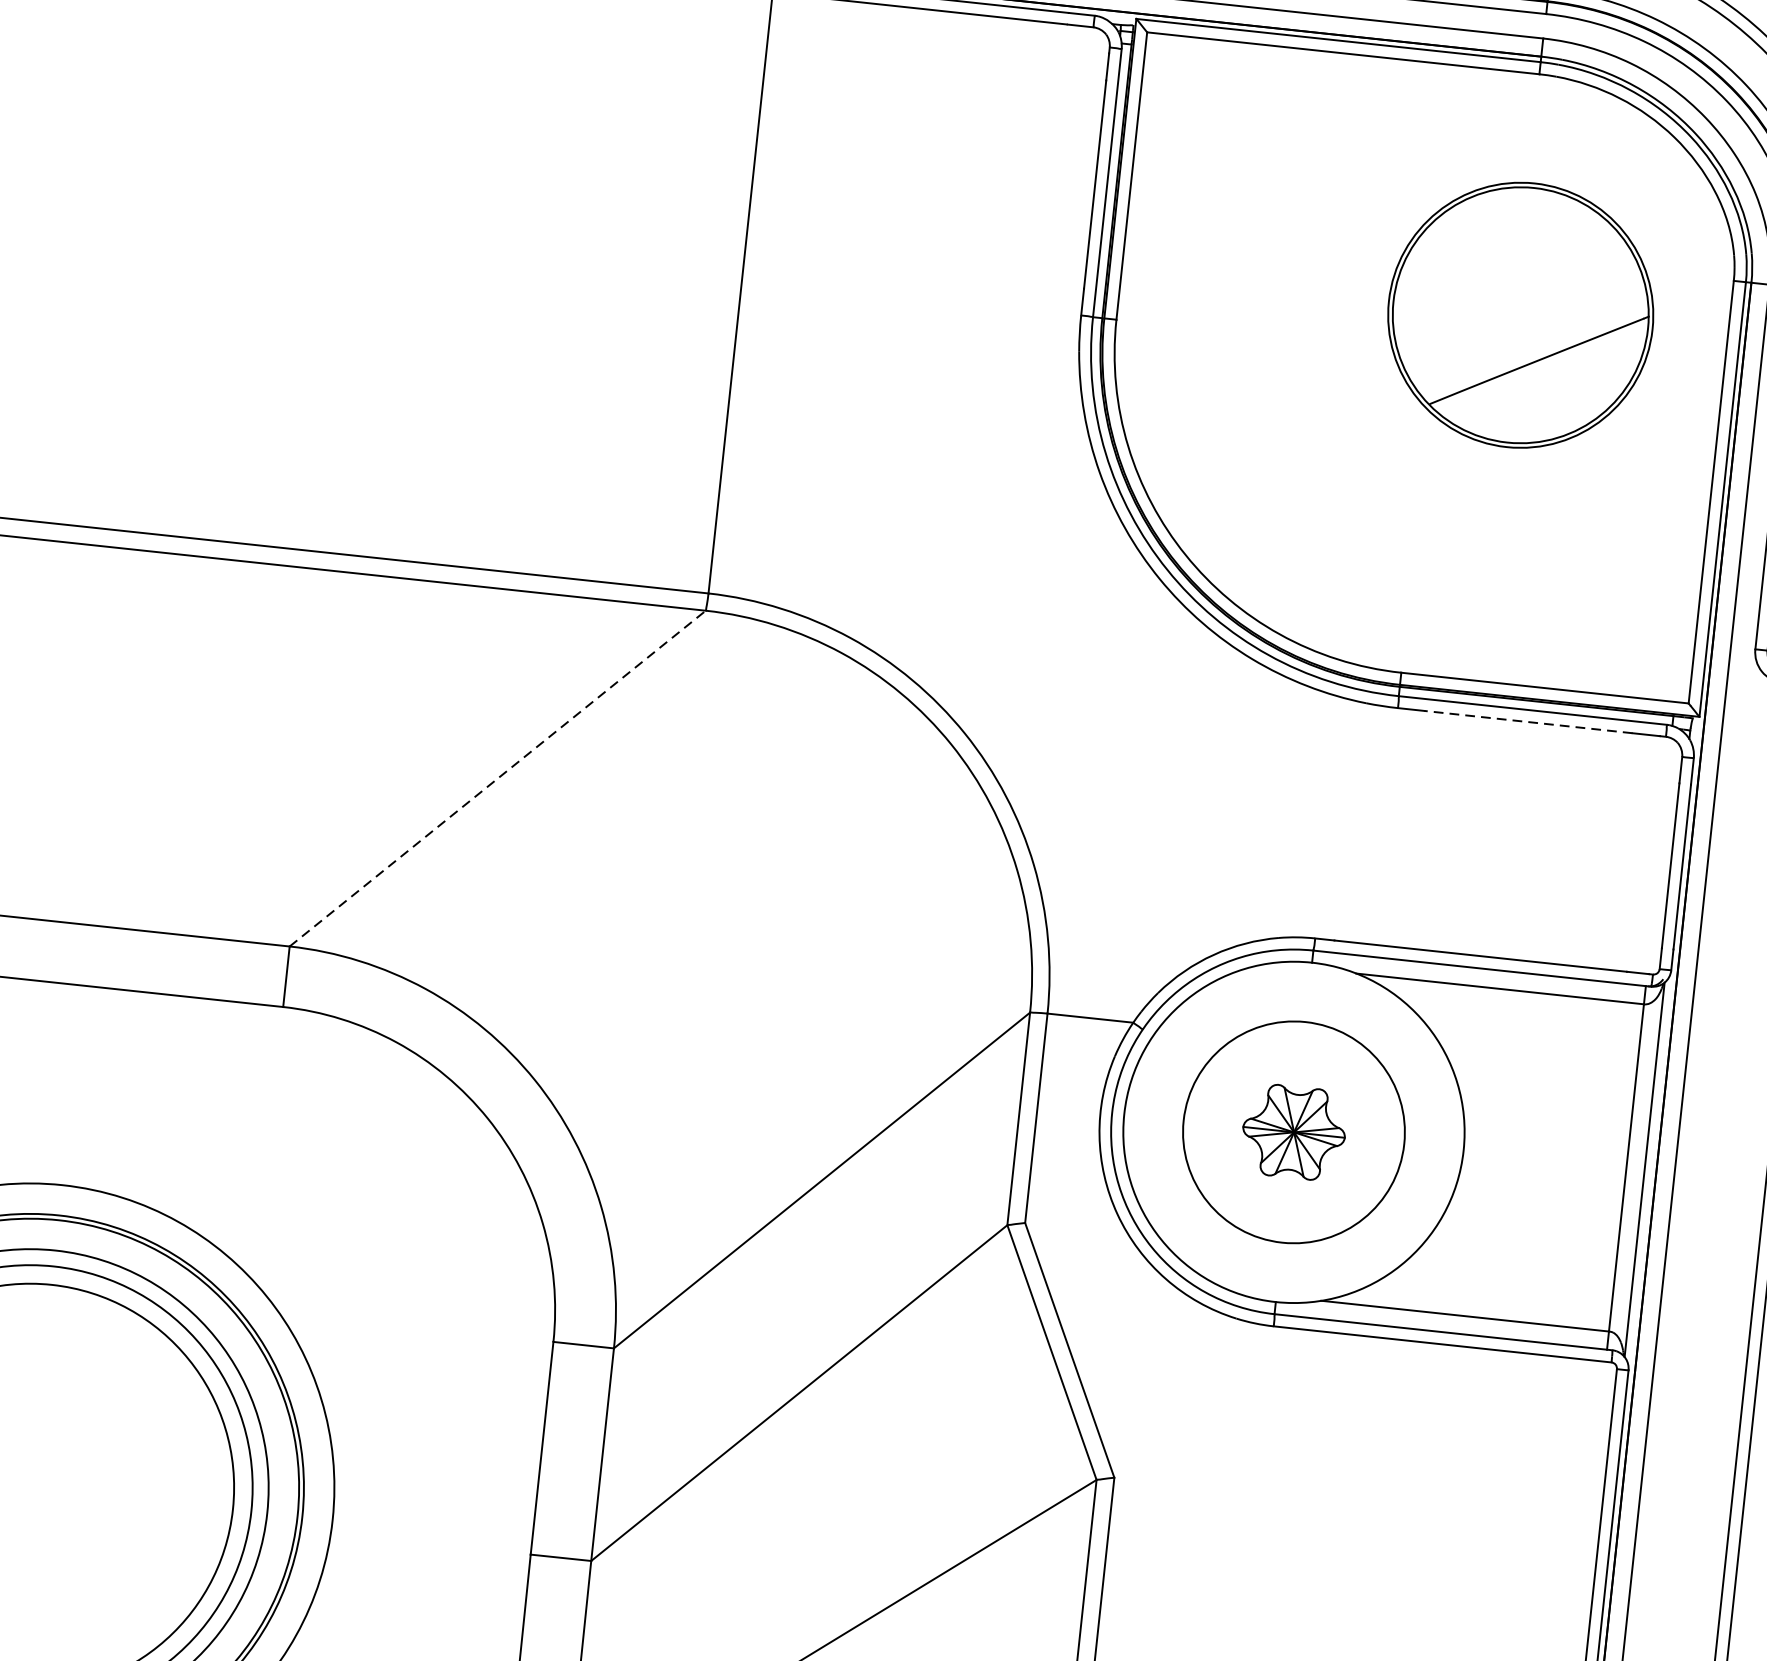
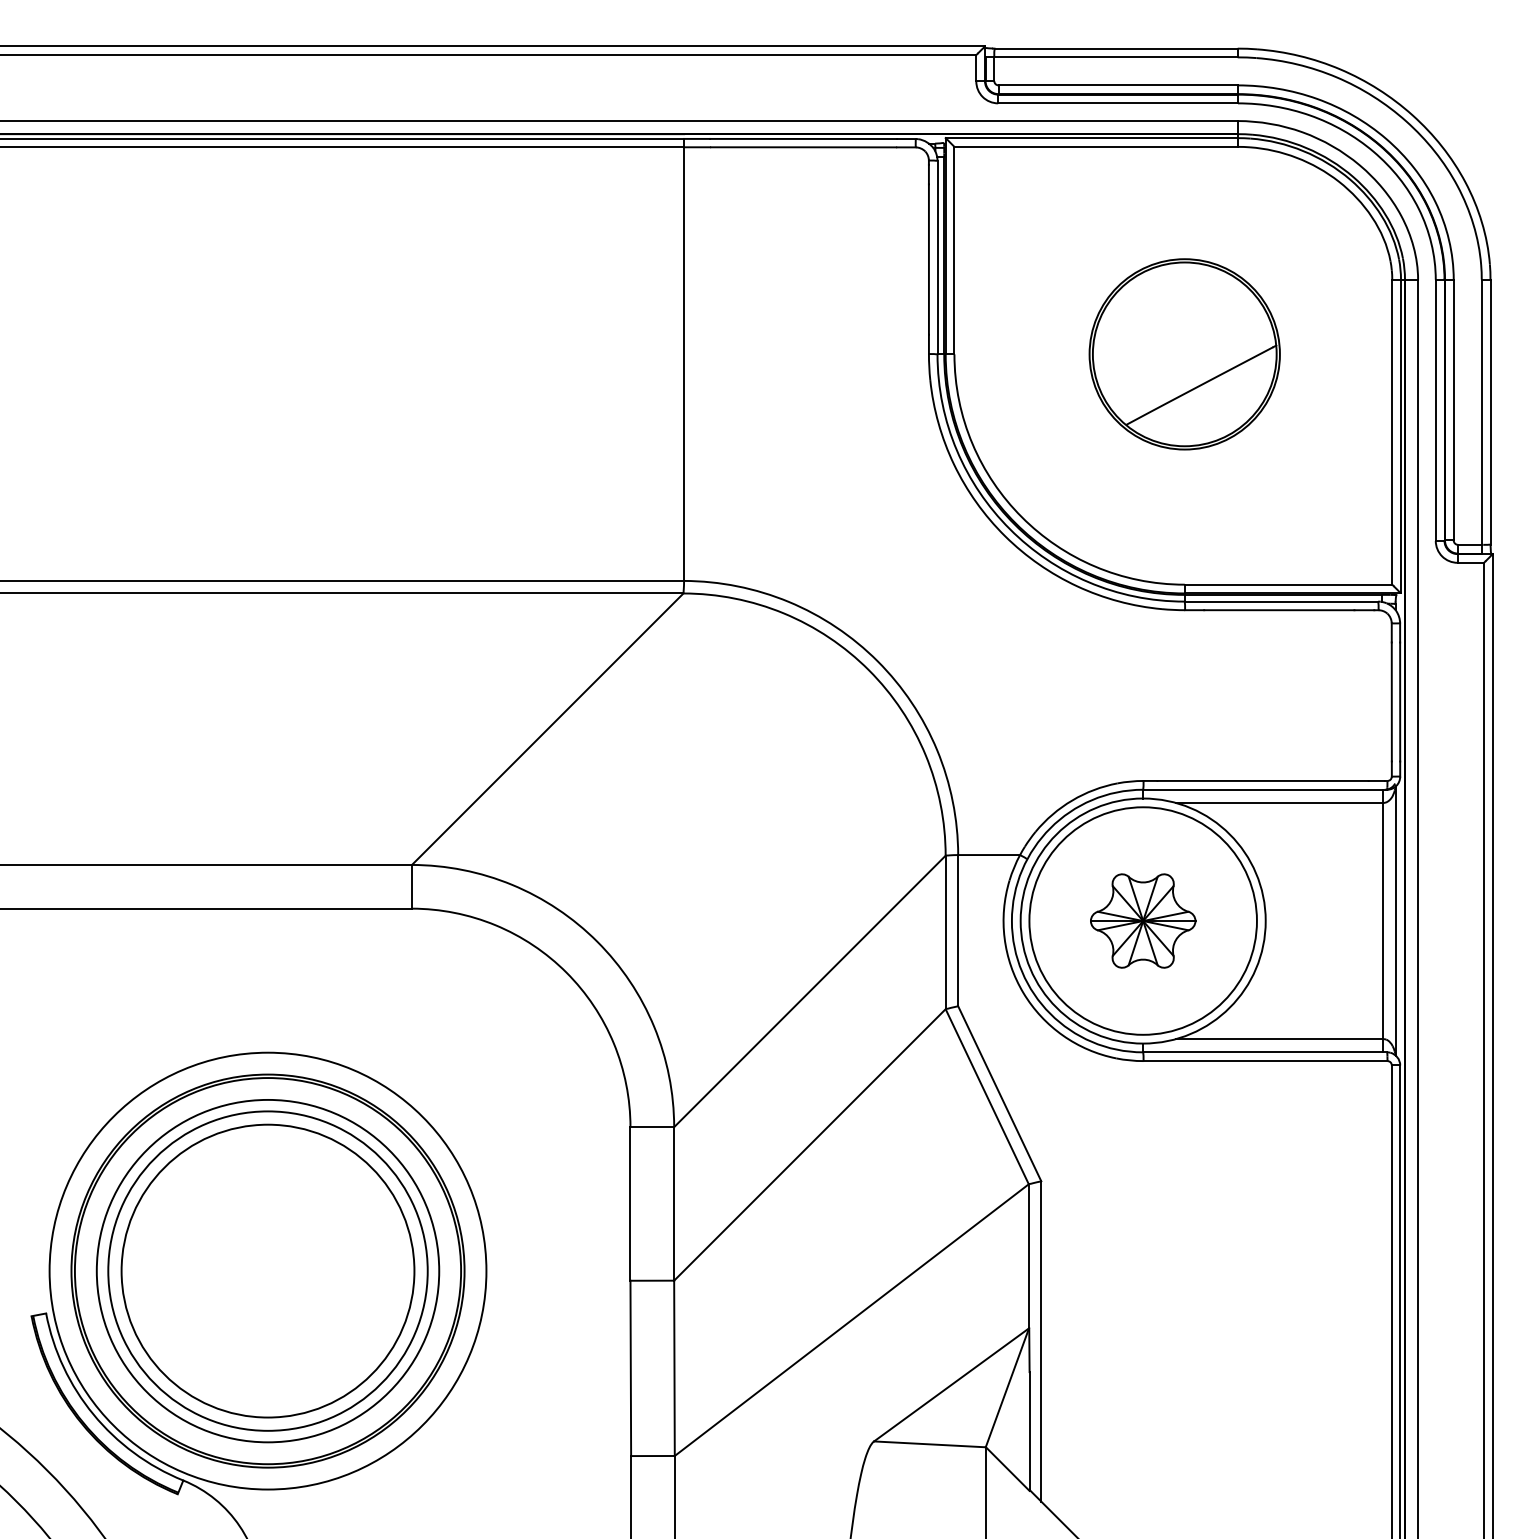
part: (1520, 315) -> (1184, 354), moved
line: (1527, 722) -> (1278, 610), dashed -> solid
line: (497, 778) -> (547, 729), dashed -> solid
circle: (1293, 1131) -> (1142, 920), size x1.43
part: (1294, 1131) -> (1143, 920), size x1.43

